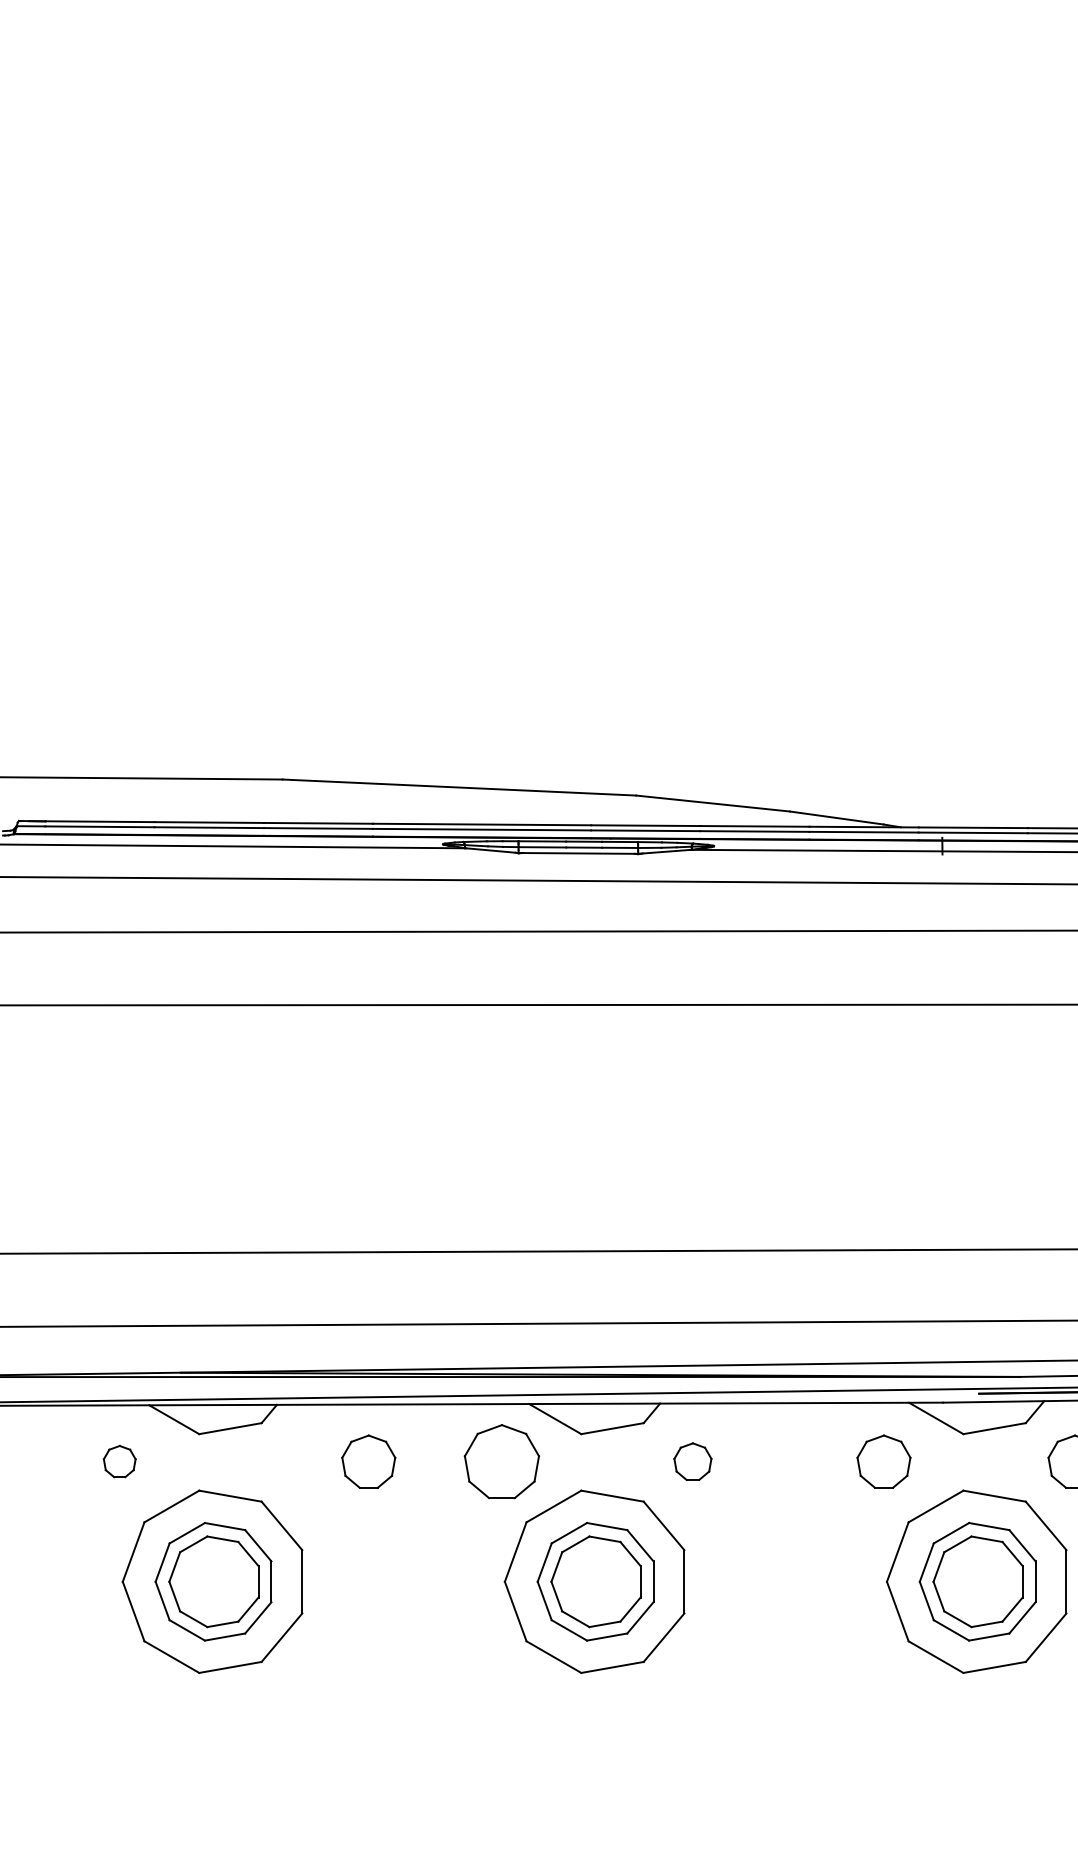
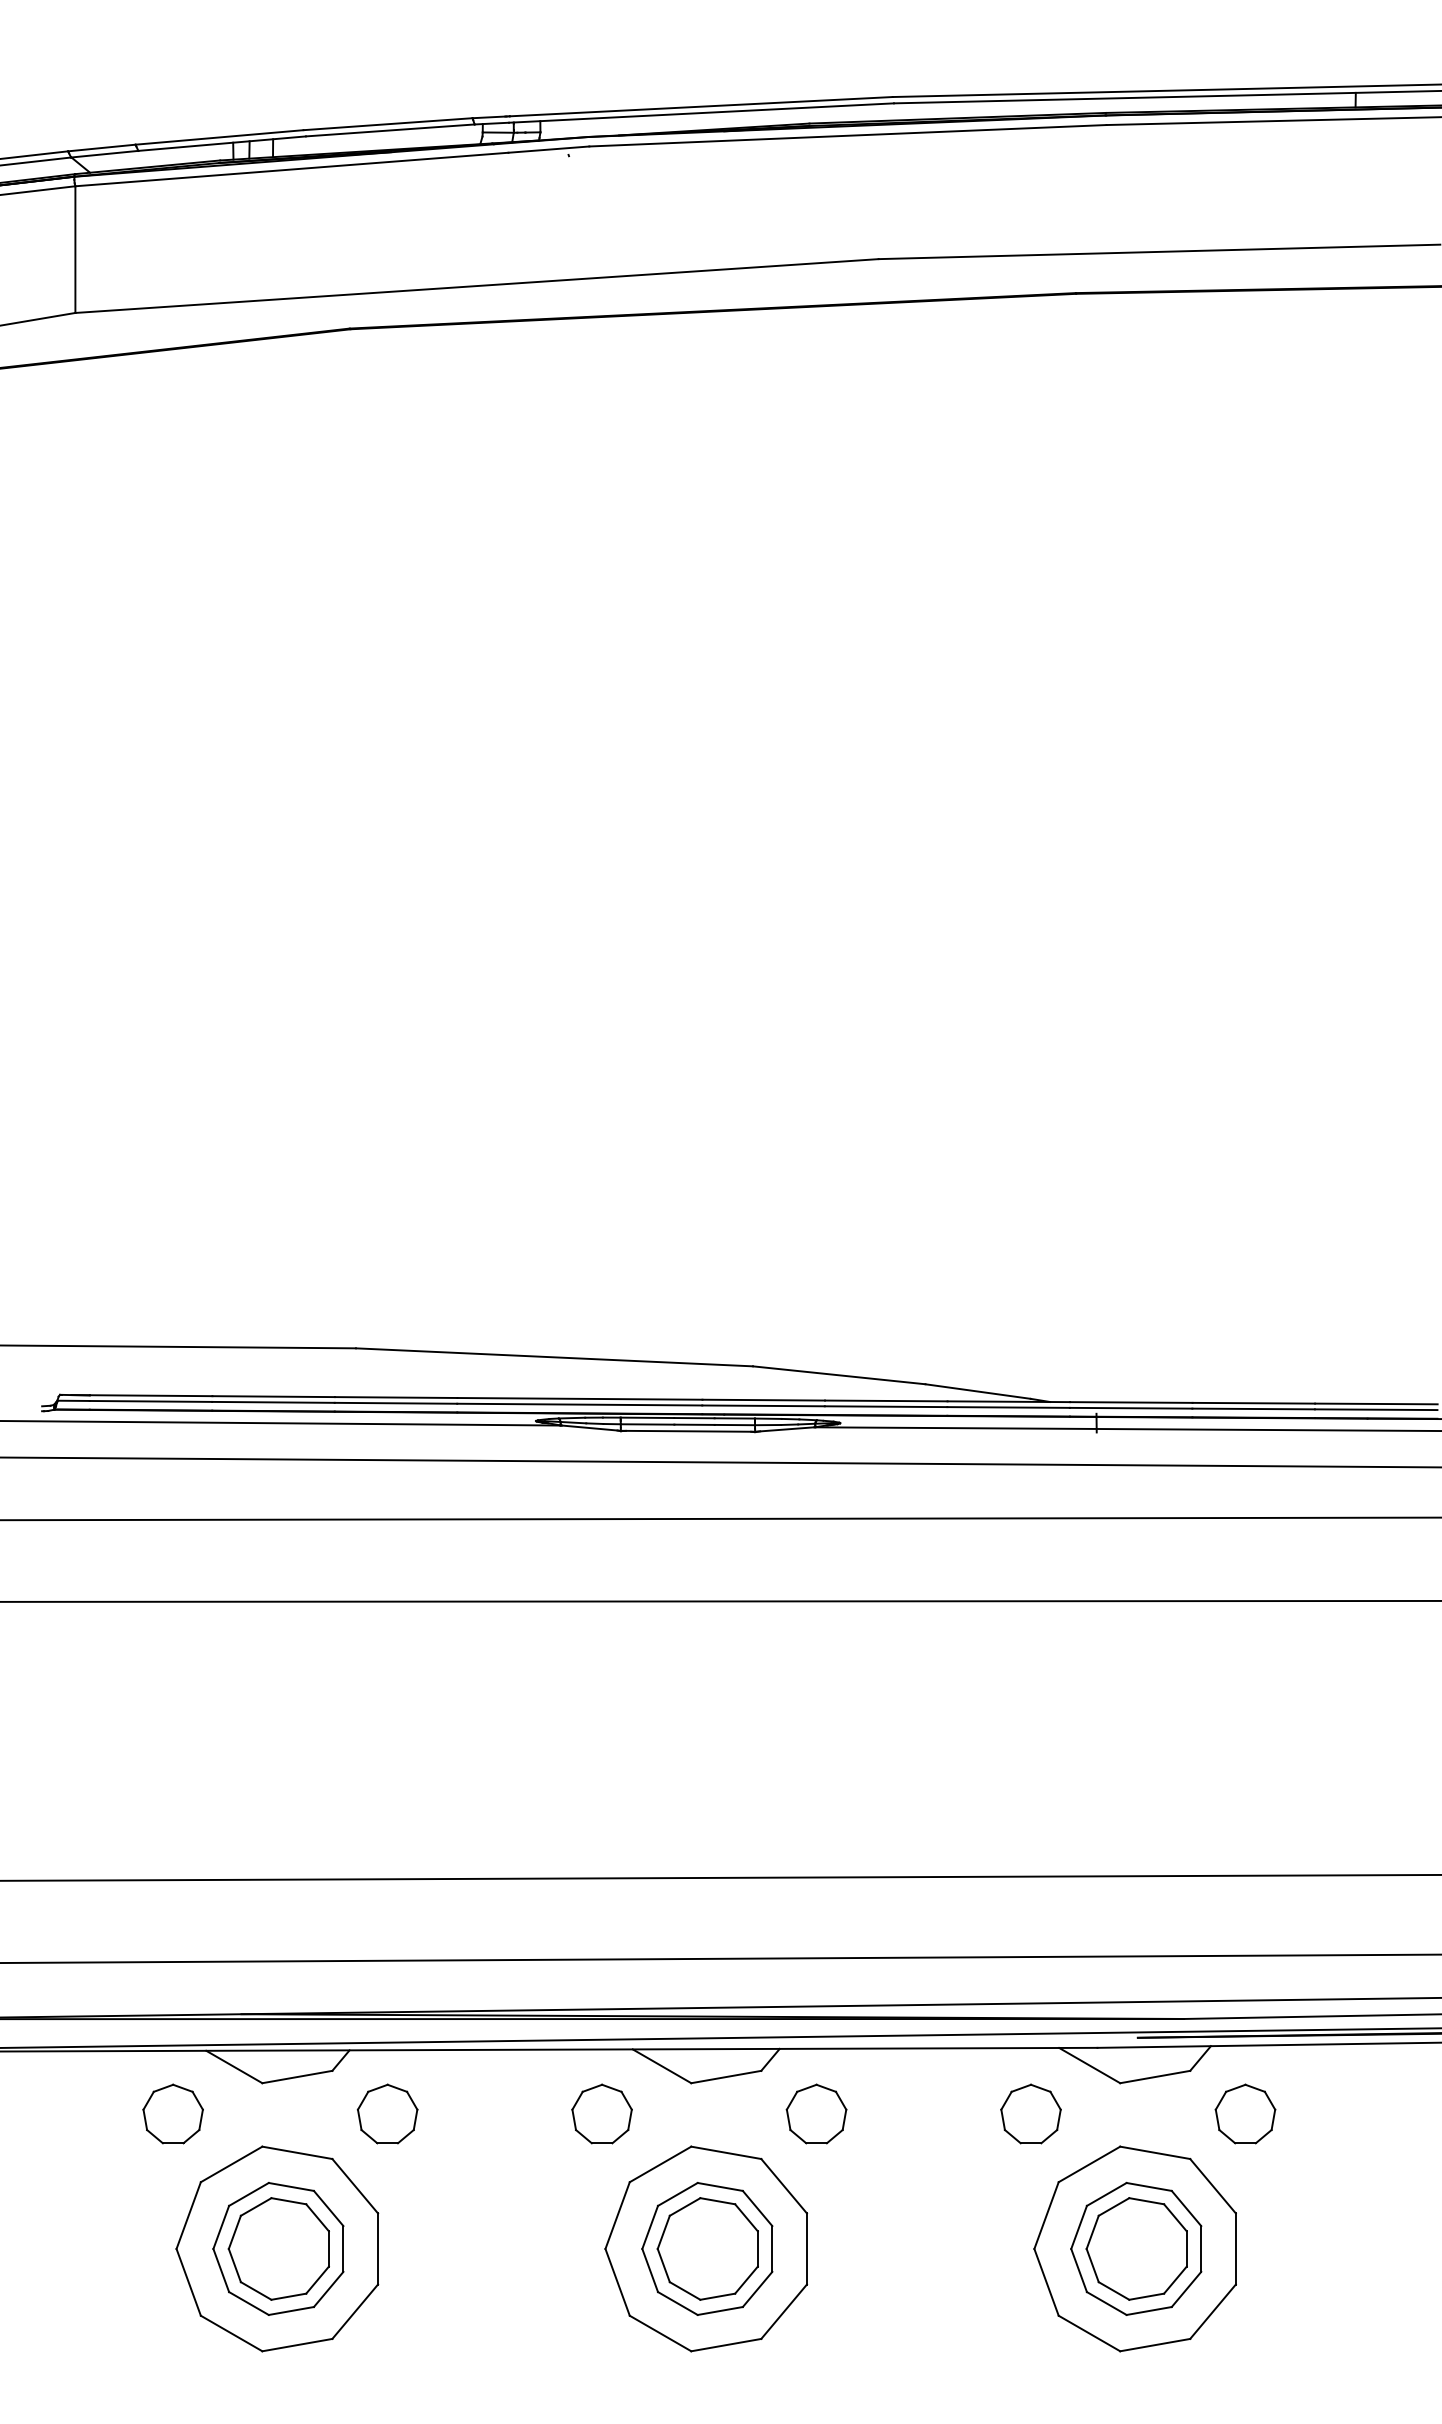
part: (119, 1461) -> (172, 2113), size x1.67
part: (368, 1461) -> (387, 2113), moved
part: (501, 1461) -> (601, 2113), size x0.71
part: (692, 1461) -> (816, 2113), size x1.43

